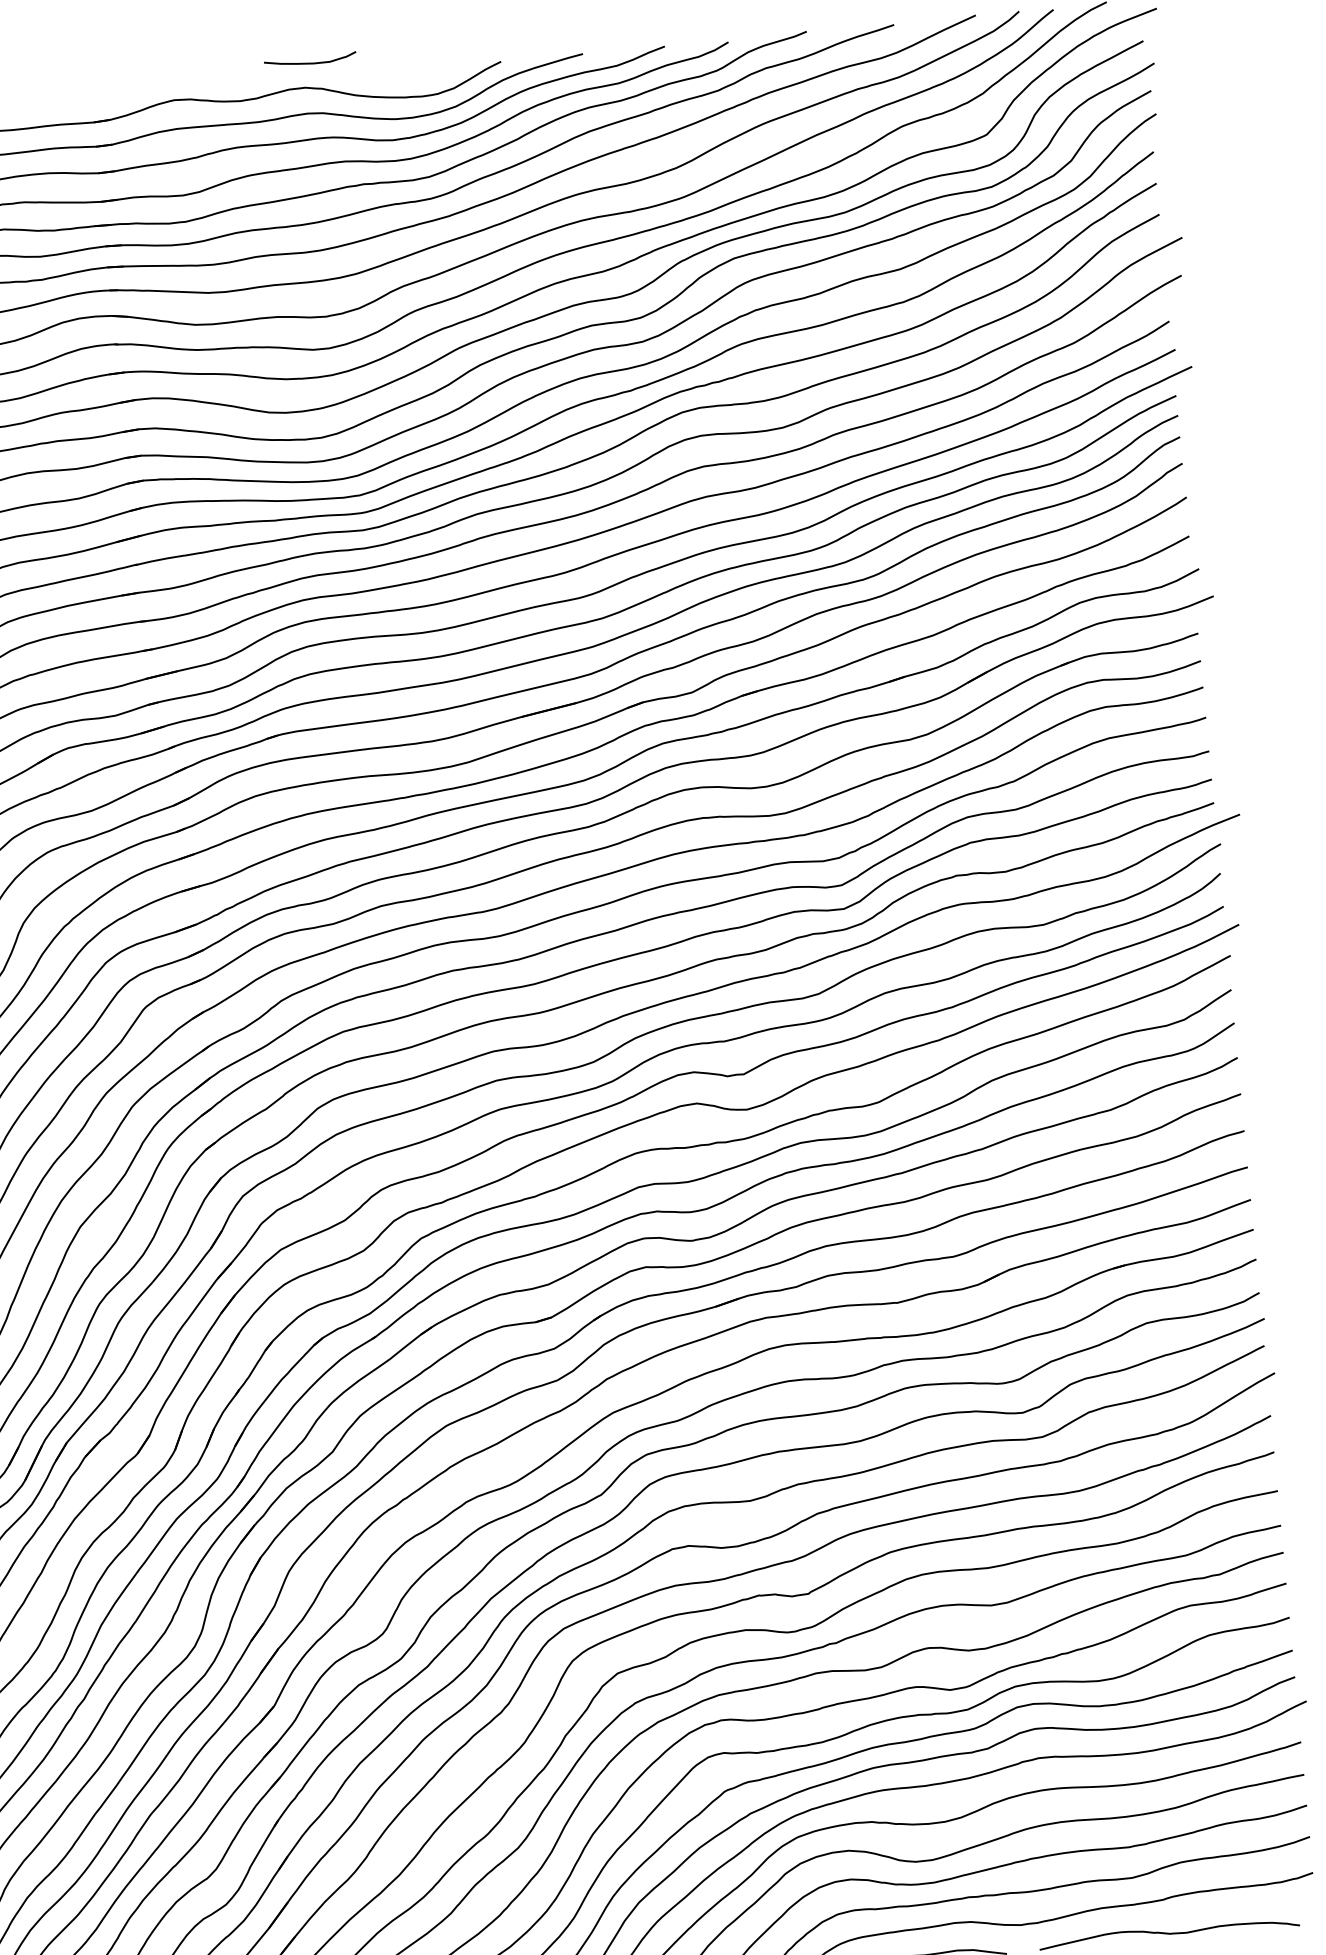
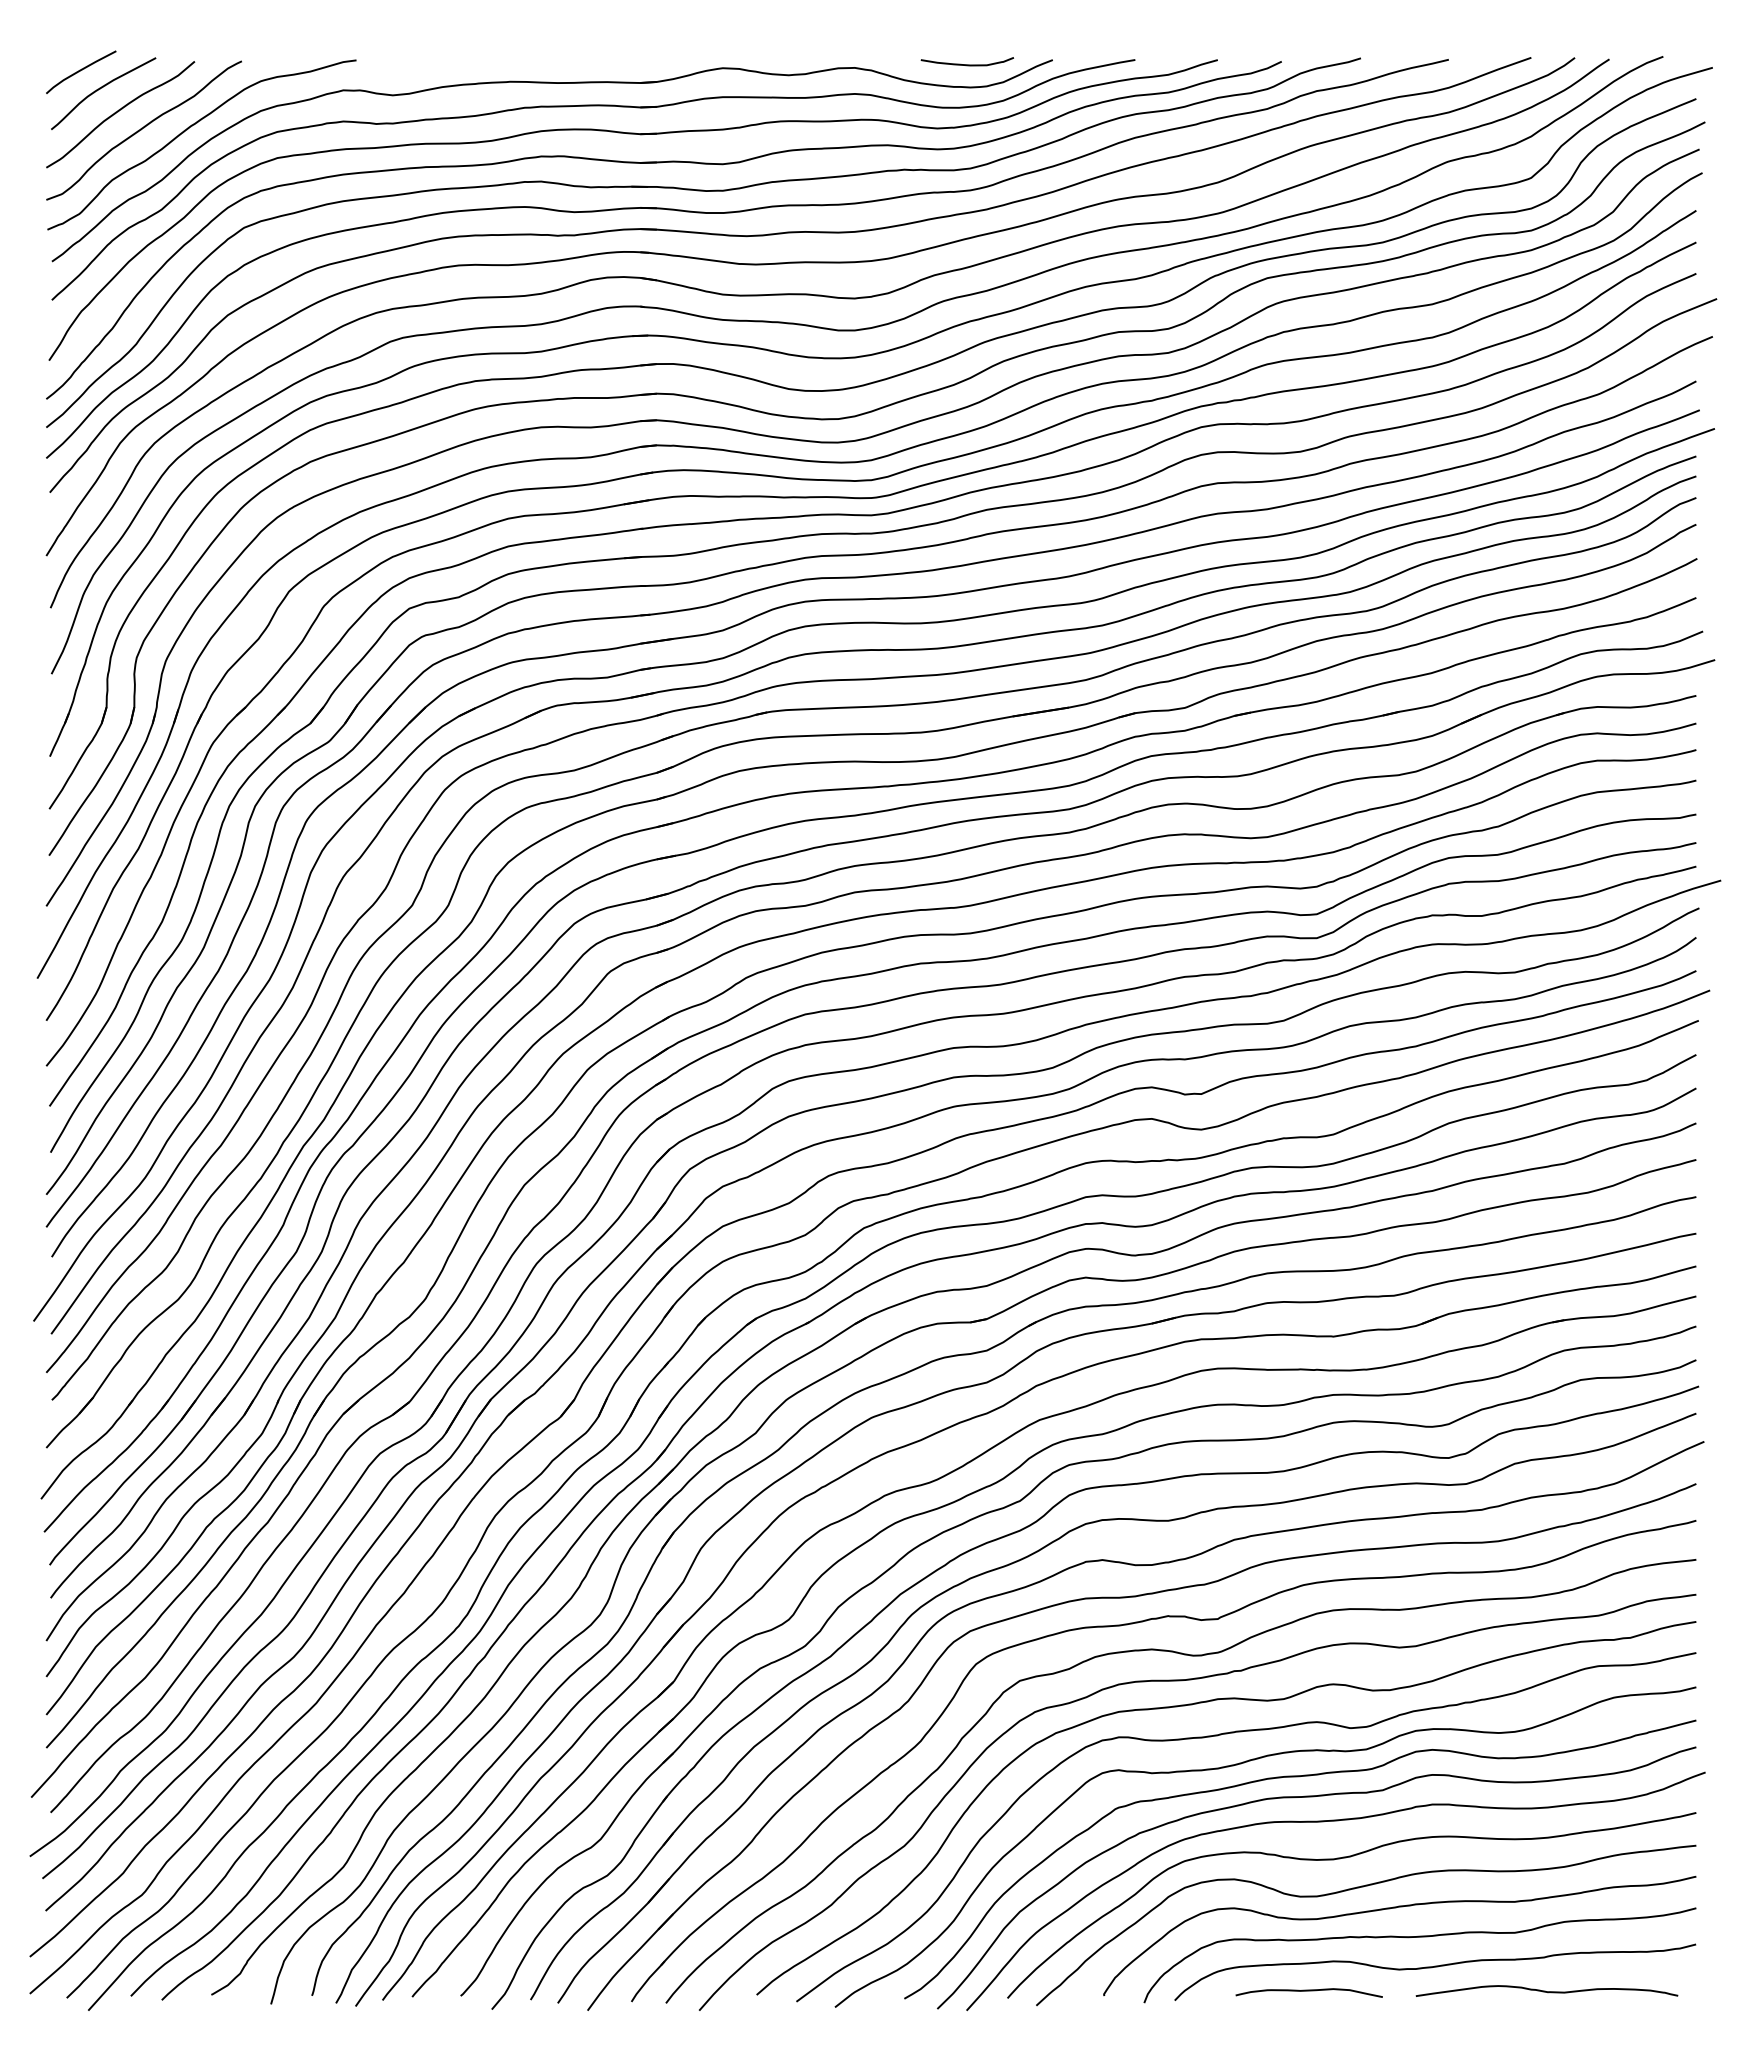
curve: (309, 62) -> (966, 64), moved

